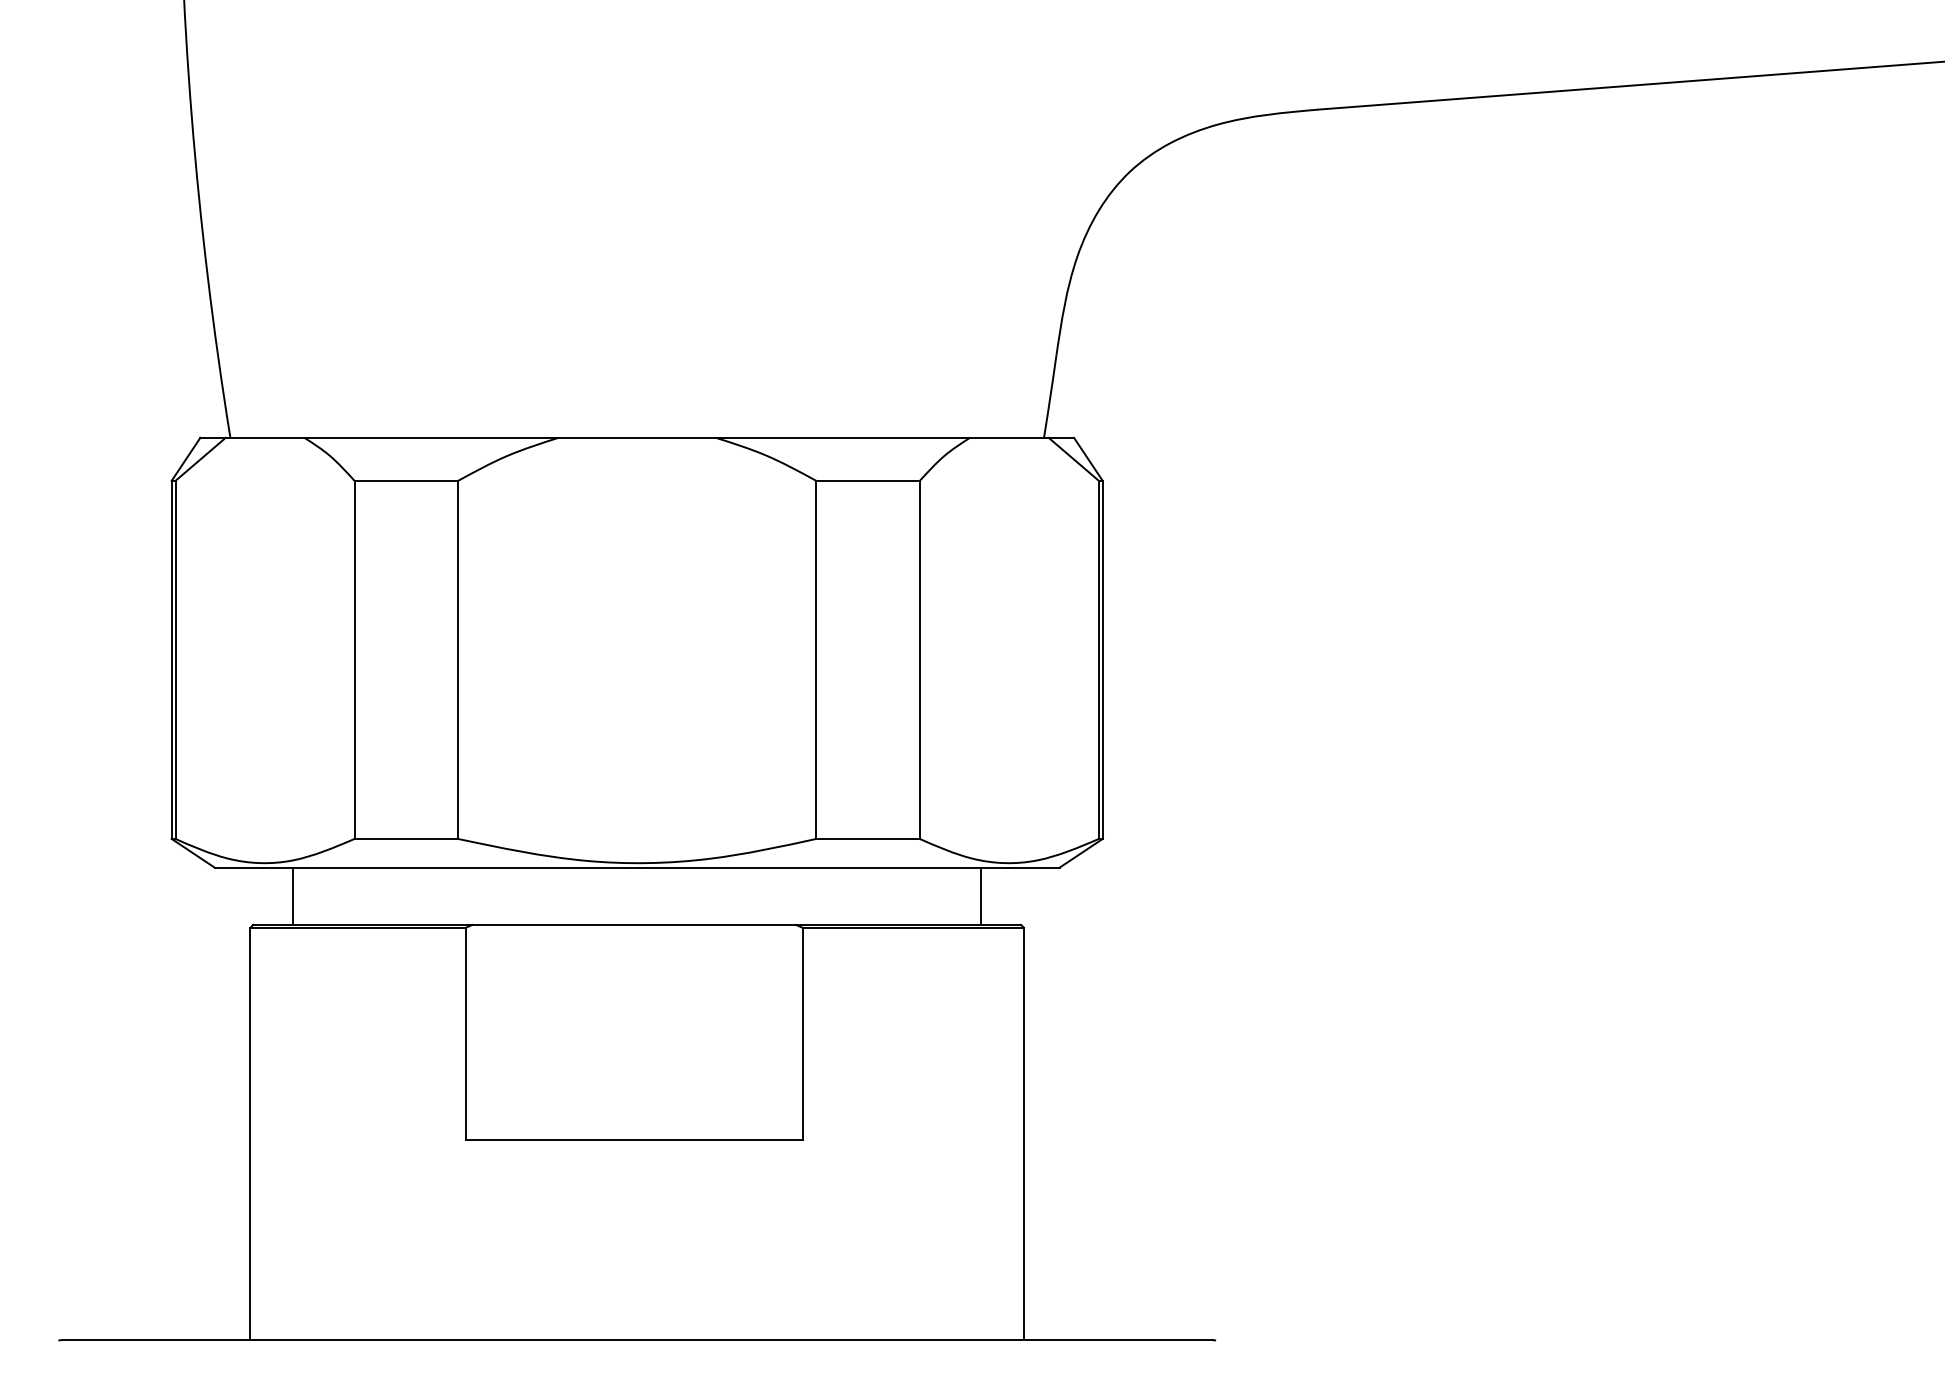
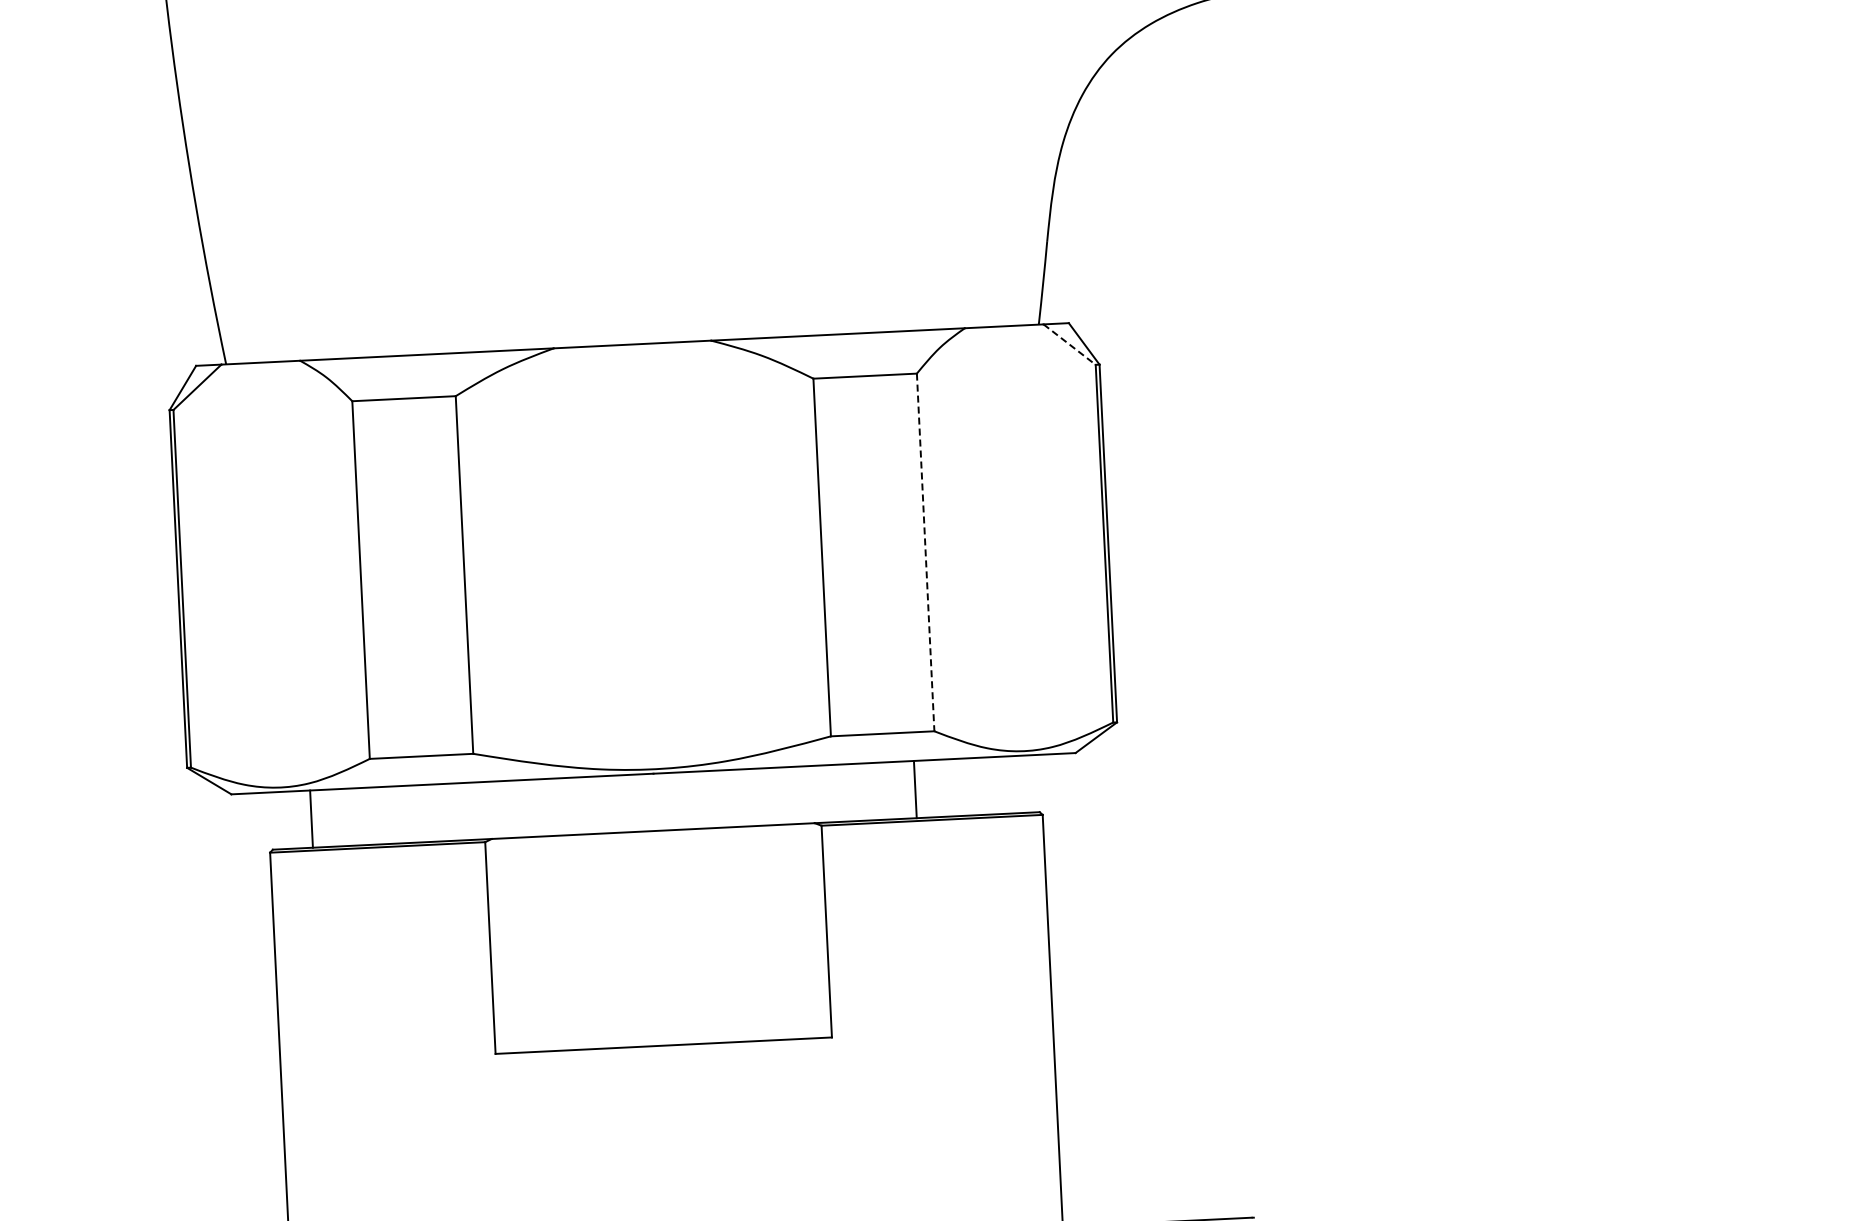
line: (1074, 459) -> (1070, 344), solid -> dashed
line: (919, 660) -> (925, 553), solid -> dashed
line: (980, 895) -> (914, 788), moved

